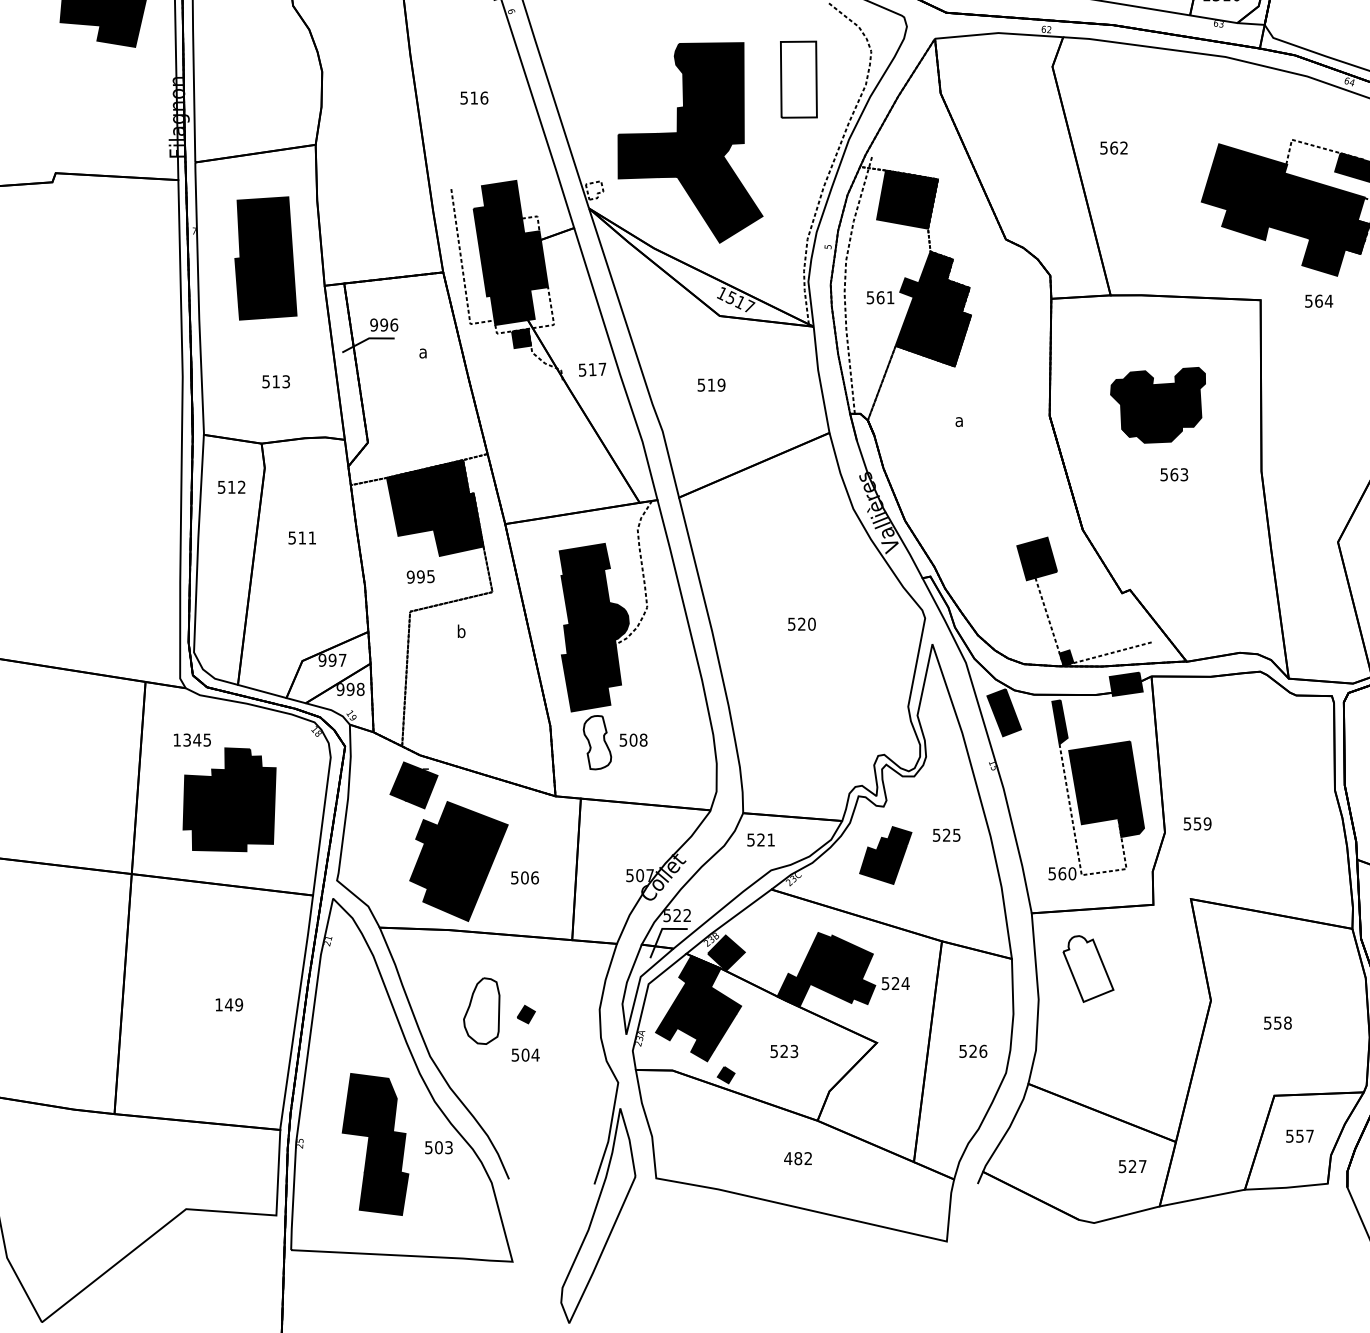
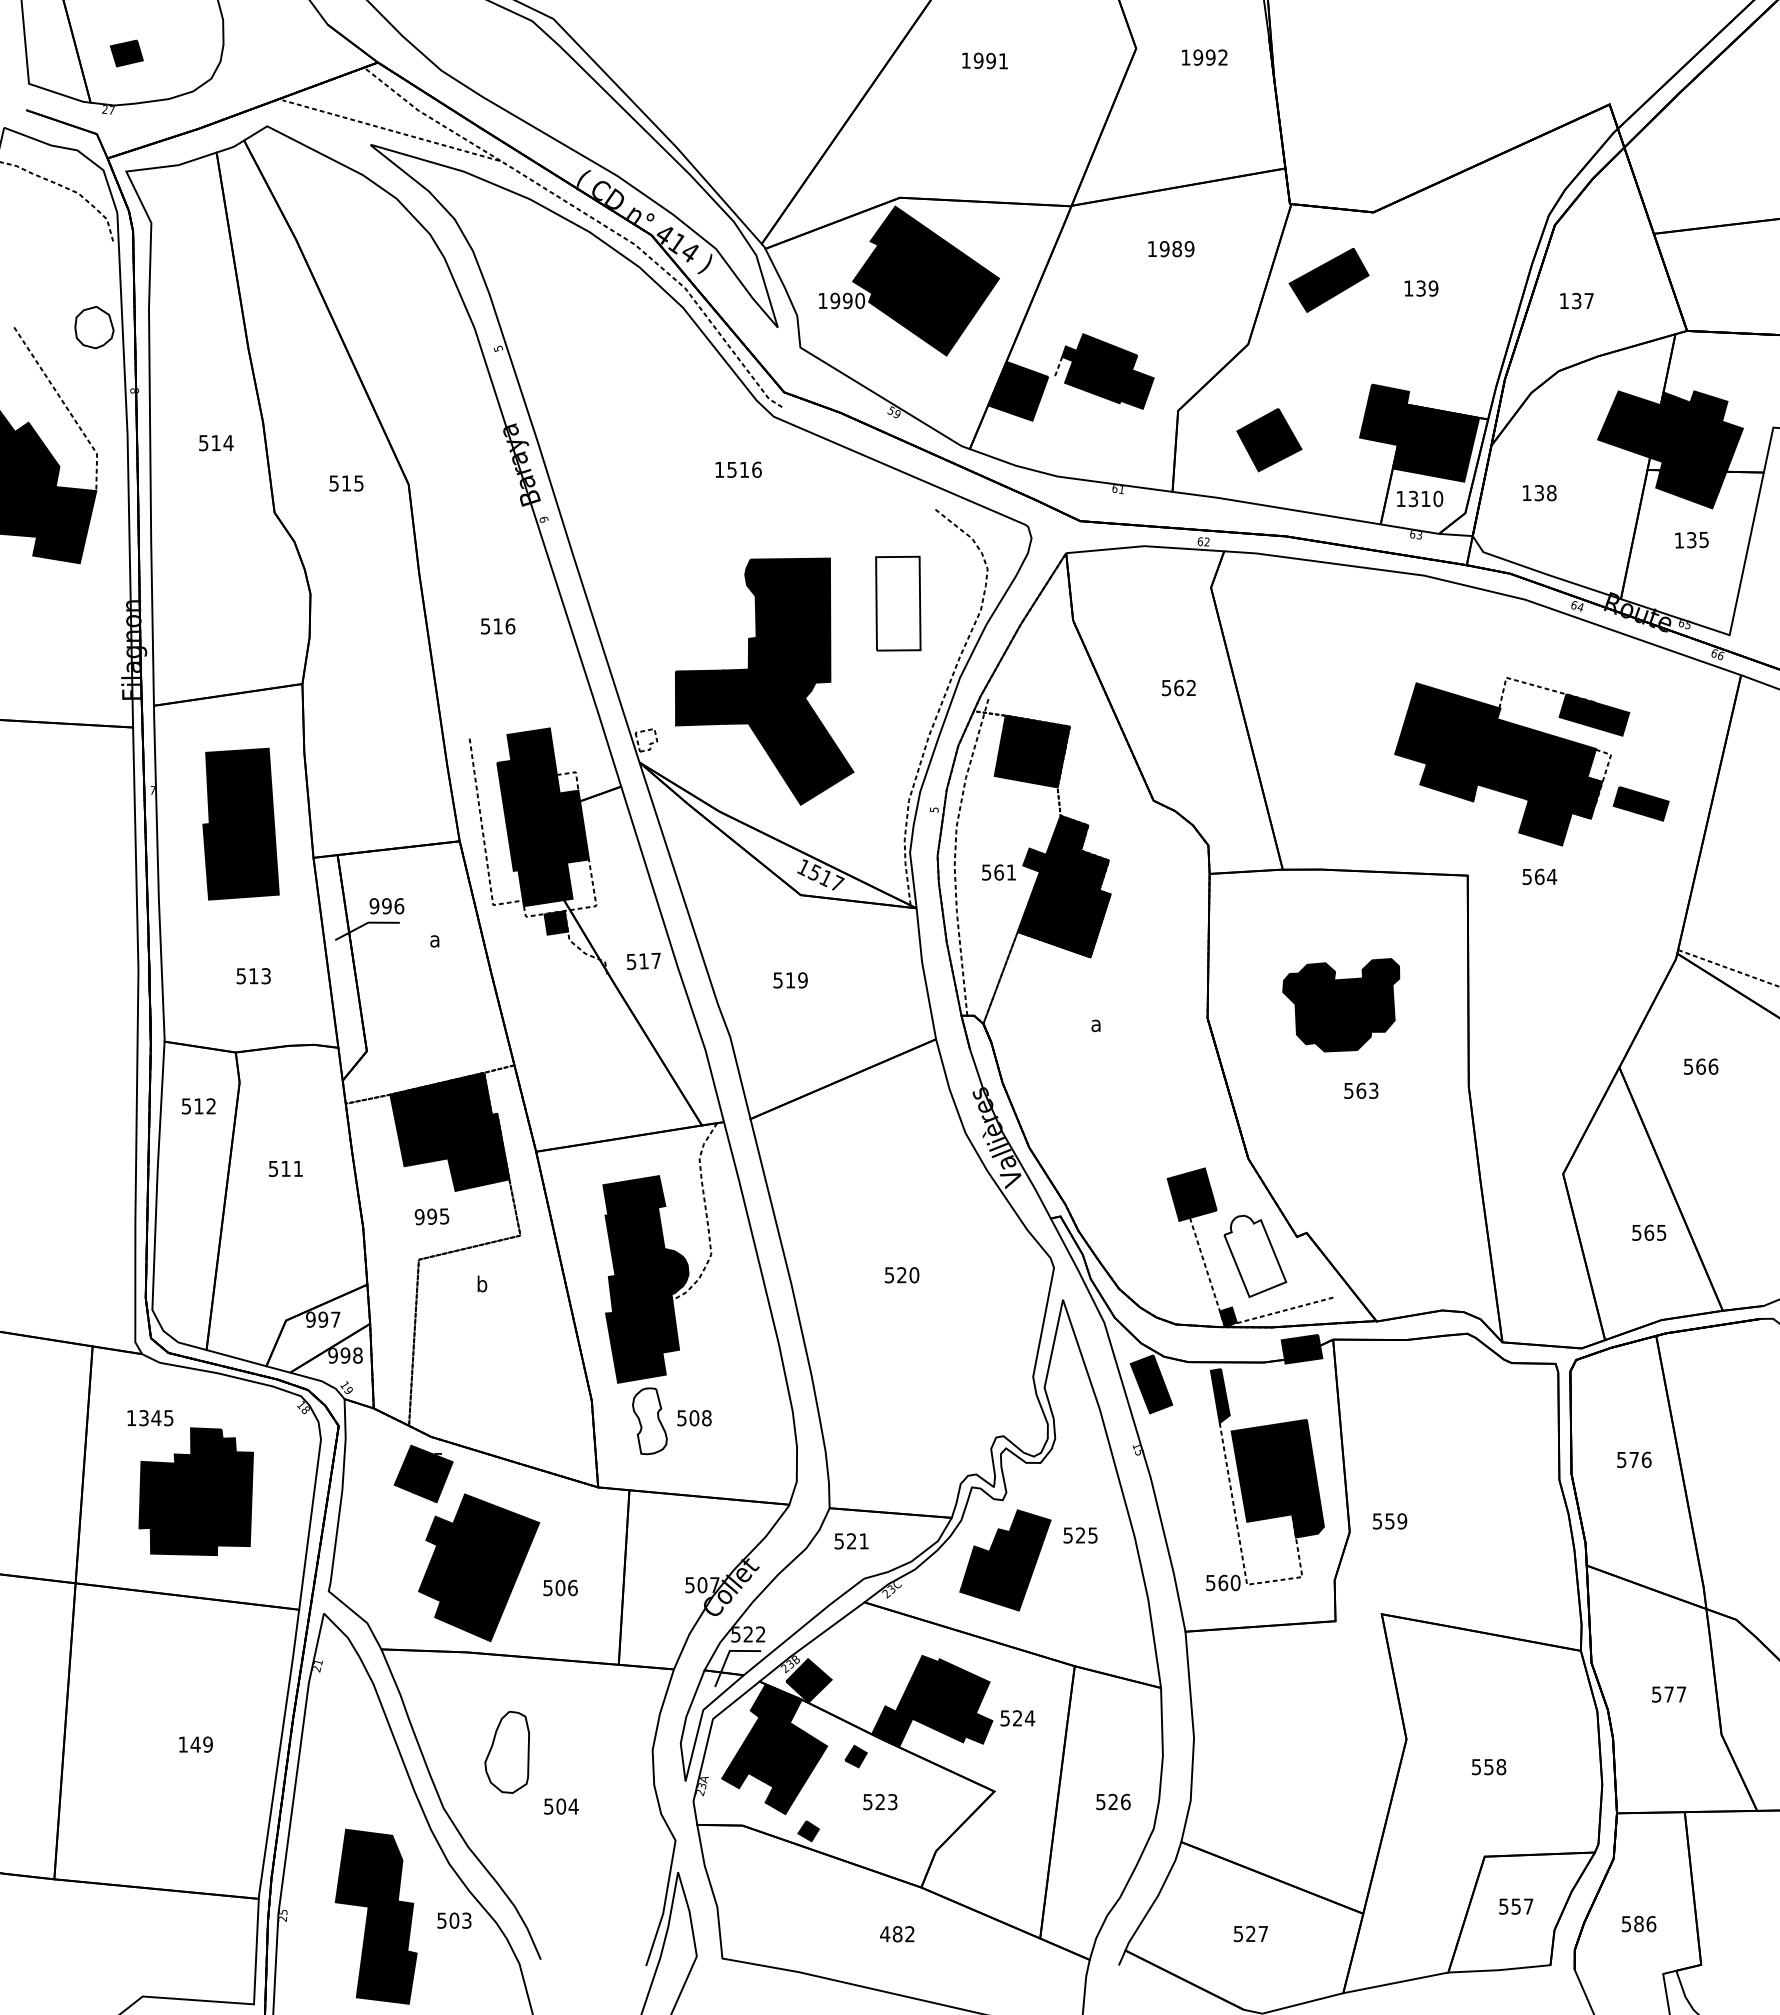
text: (1113, 147) -> (1178, 687), moved
part: (885, 855) -> (1005, 1560), size x1.43
part: (1088, 968) -> (1255, 1255), moved
part: (525, 1014) -> (855, 1756), moved
text: (1132, 1166) -> (1250, 1933), moved

